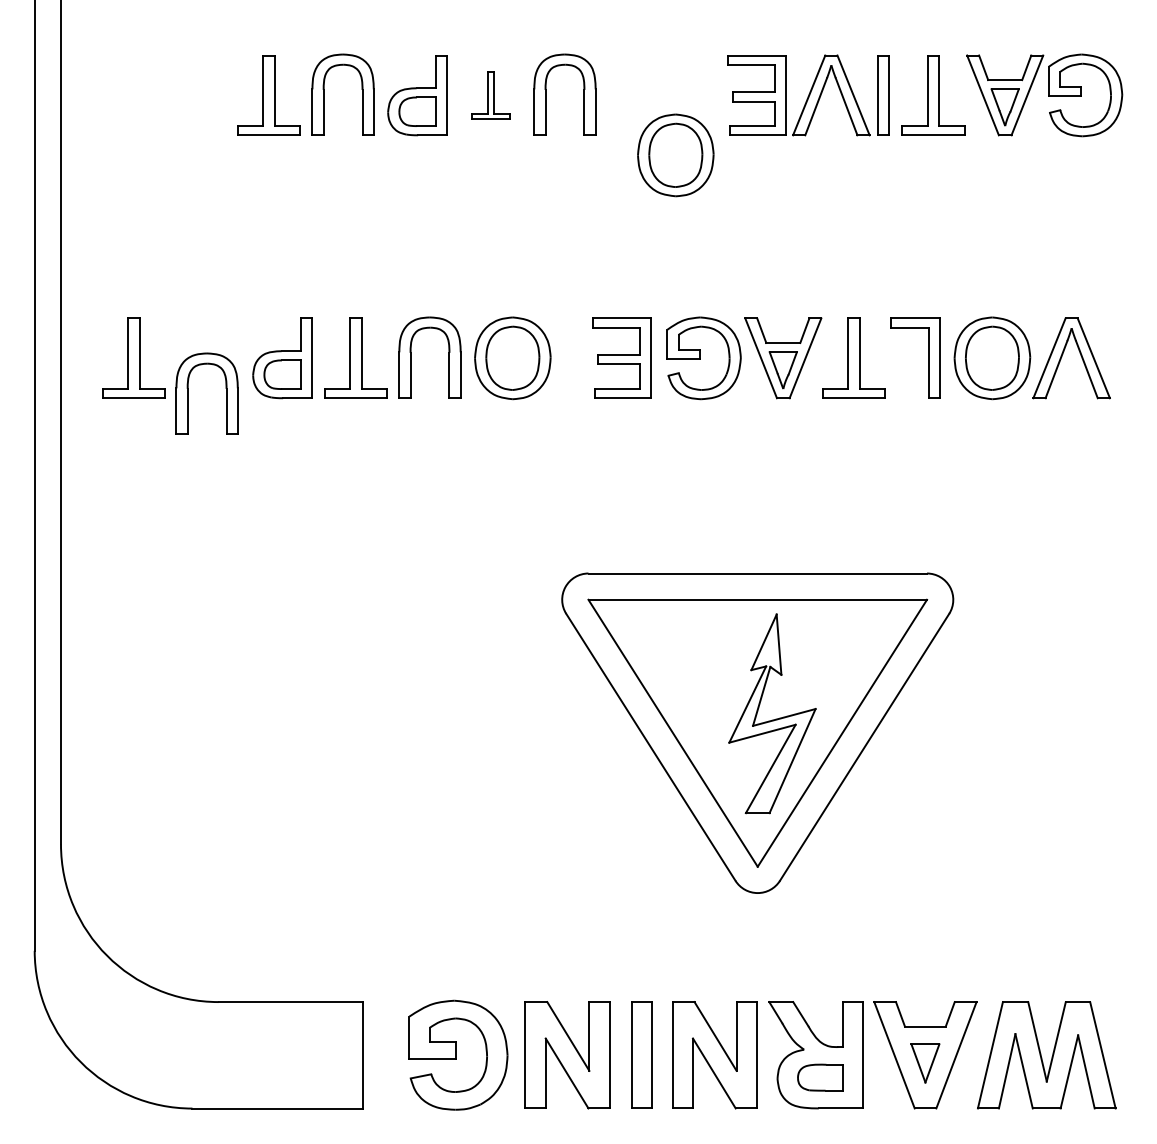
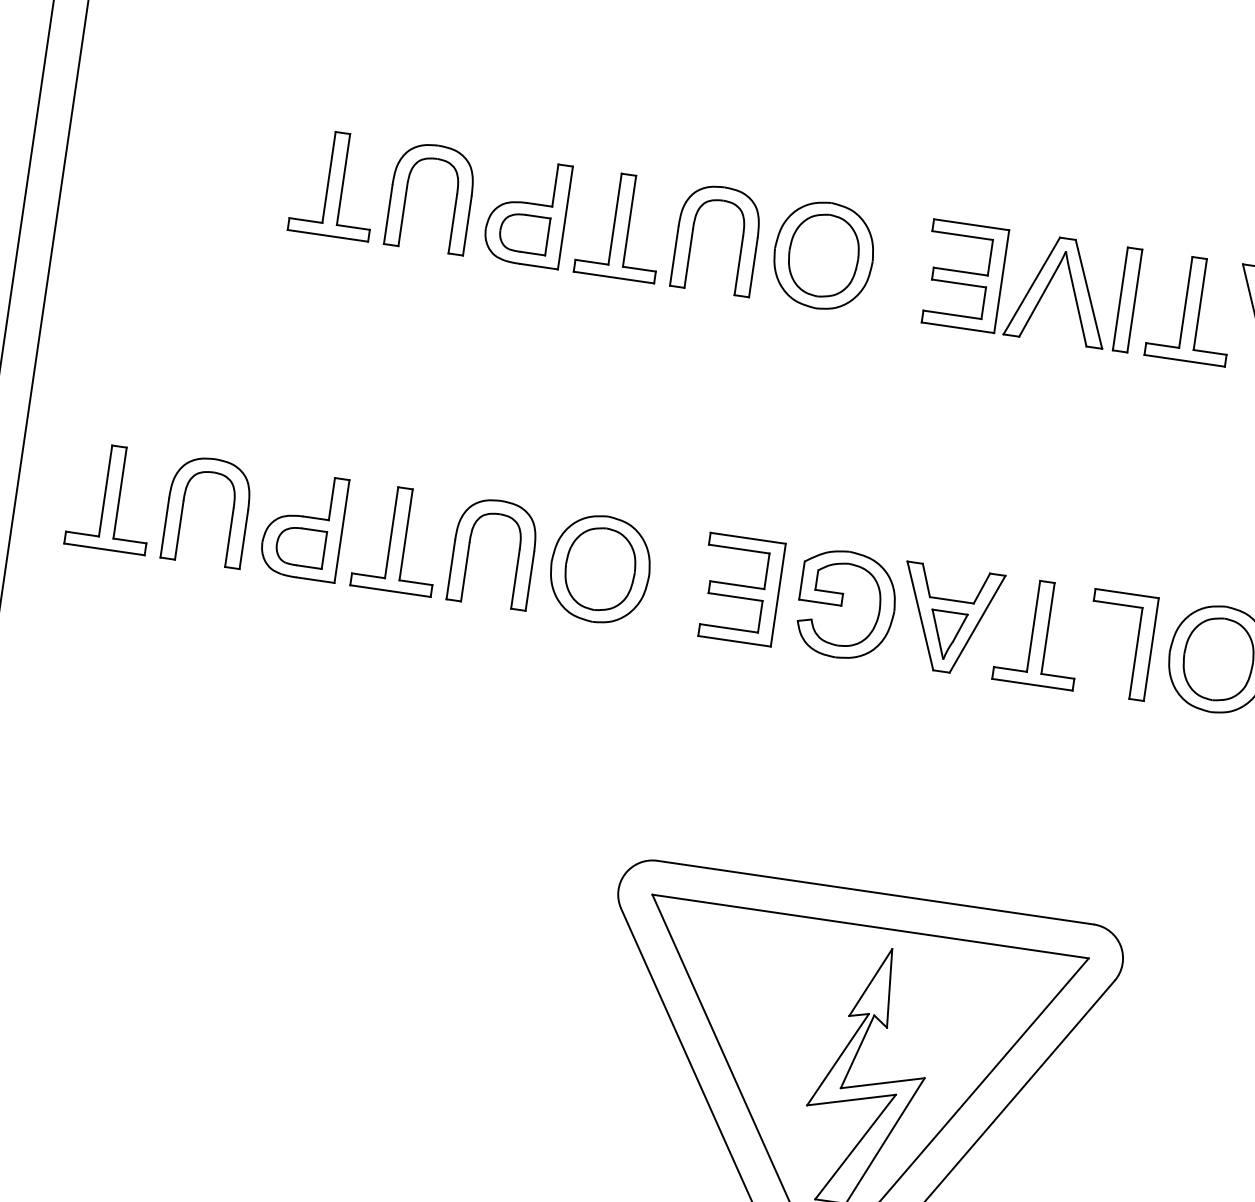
part: (490, 95) -> (620, 226), size x1.67
part: (675, 155) -> (823, 255), moved
part: (188, 393) -> (183, 507), moved

